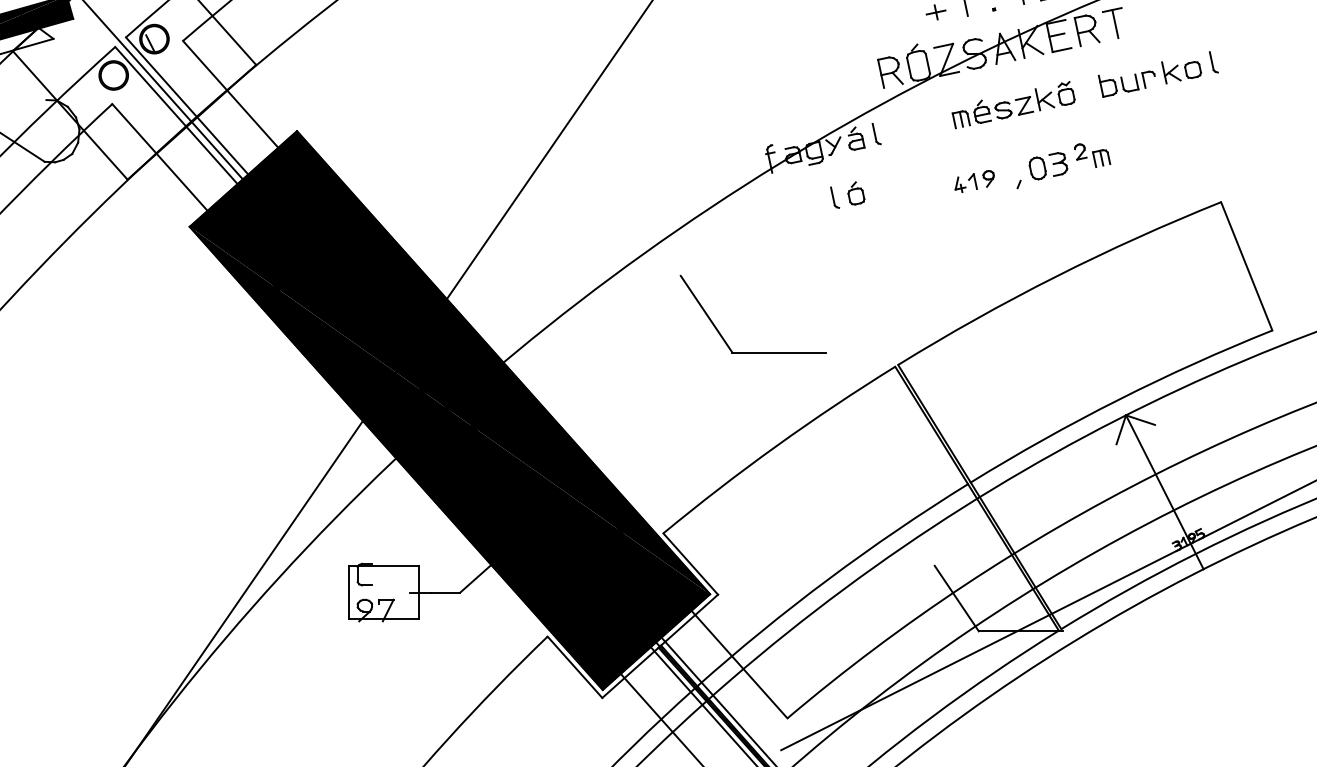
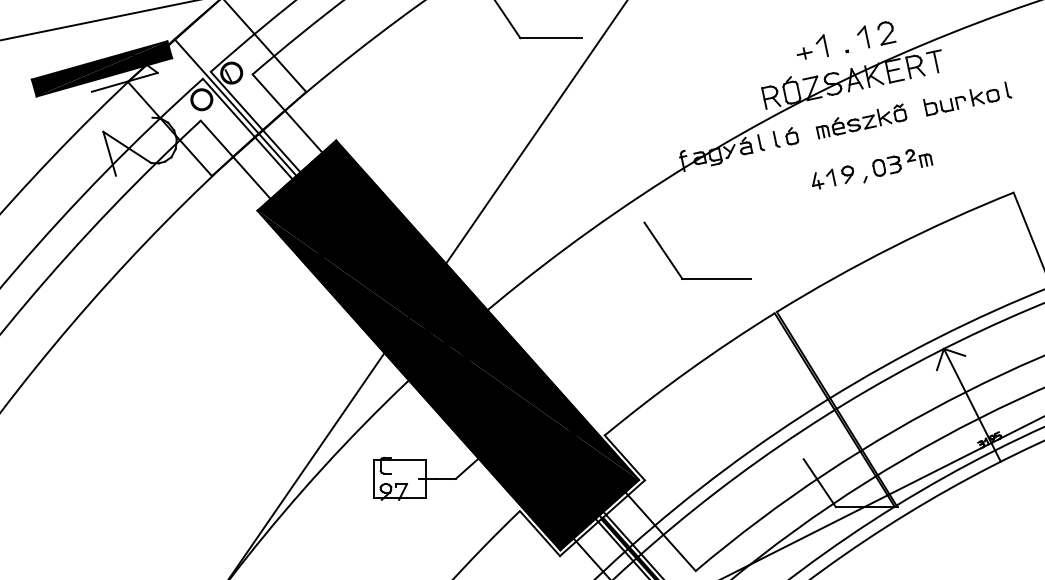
part: (974, 181) -> (832, 177), size x1.43
part: (847, 195) -> (785, 137), moved
part: (723, 335) -> (675, 266), moved

